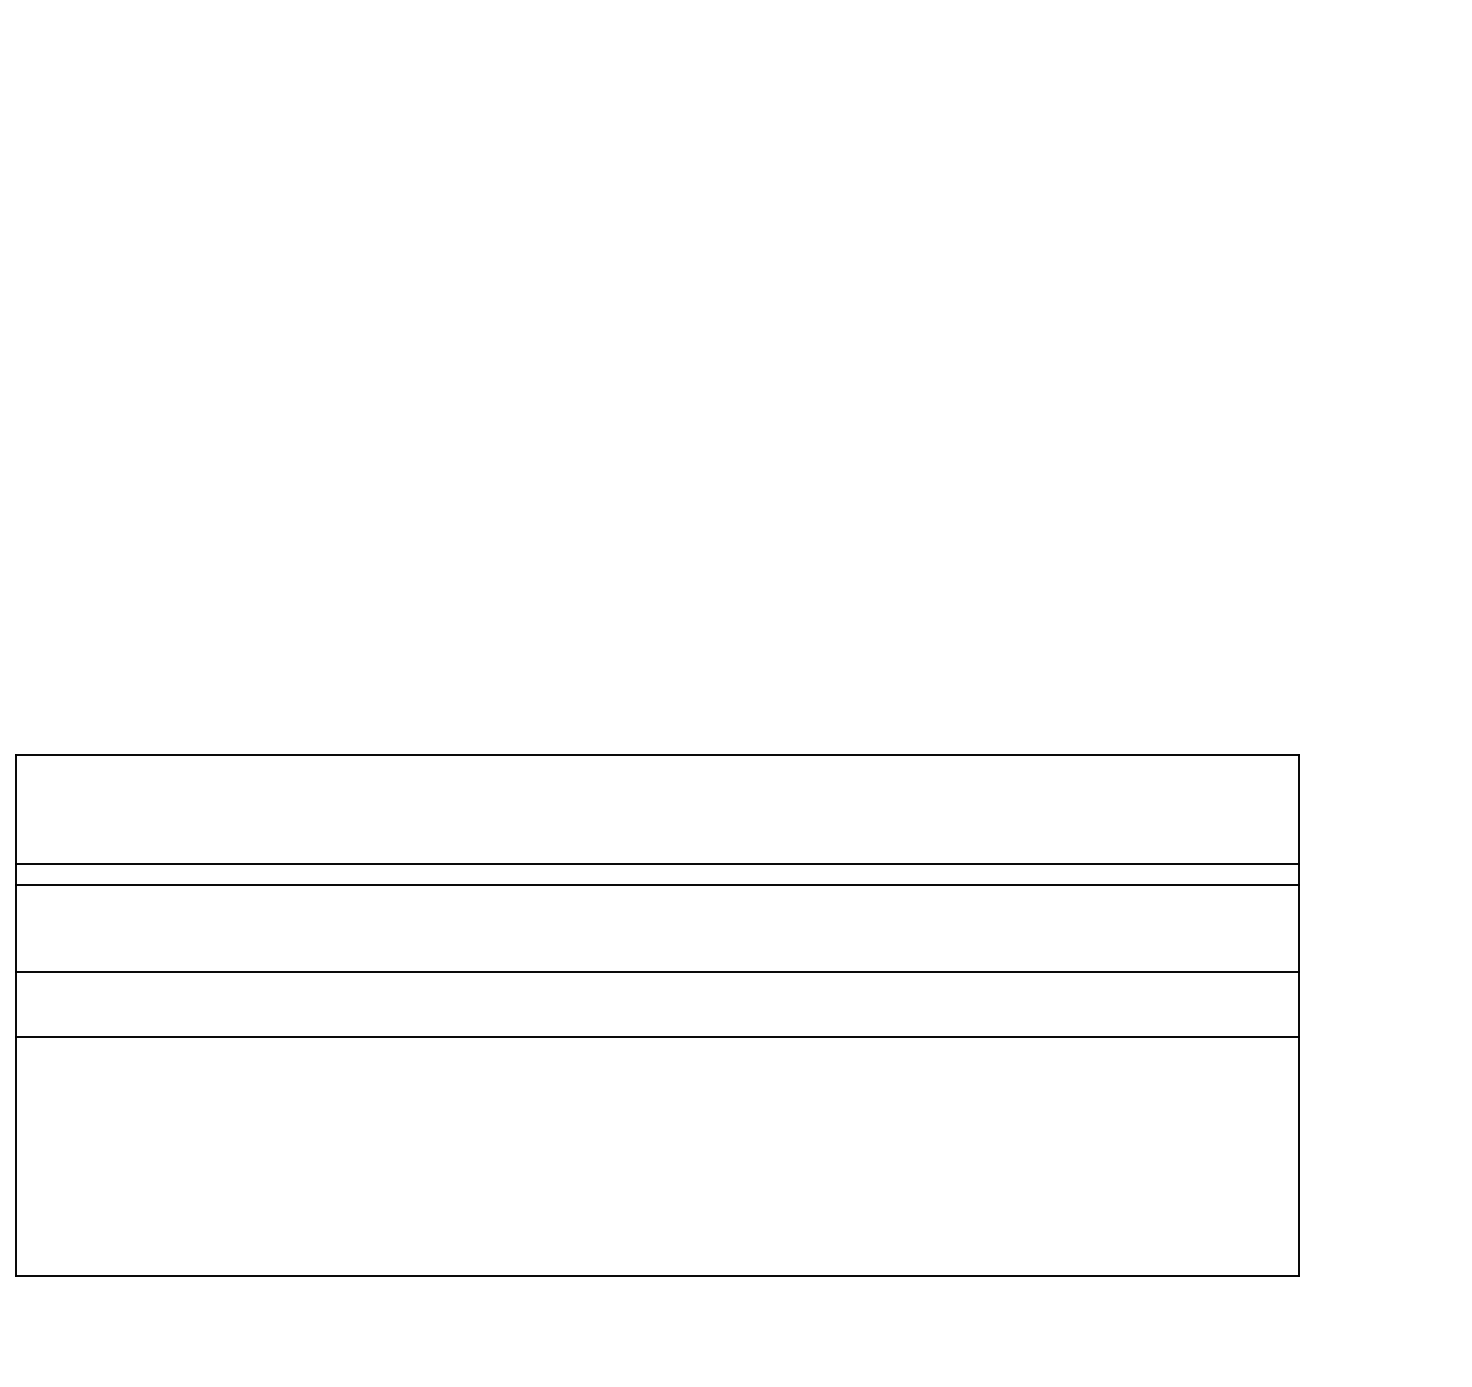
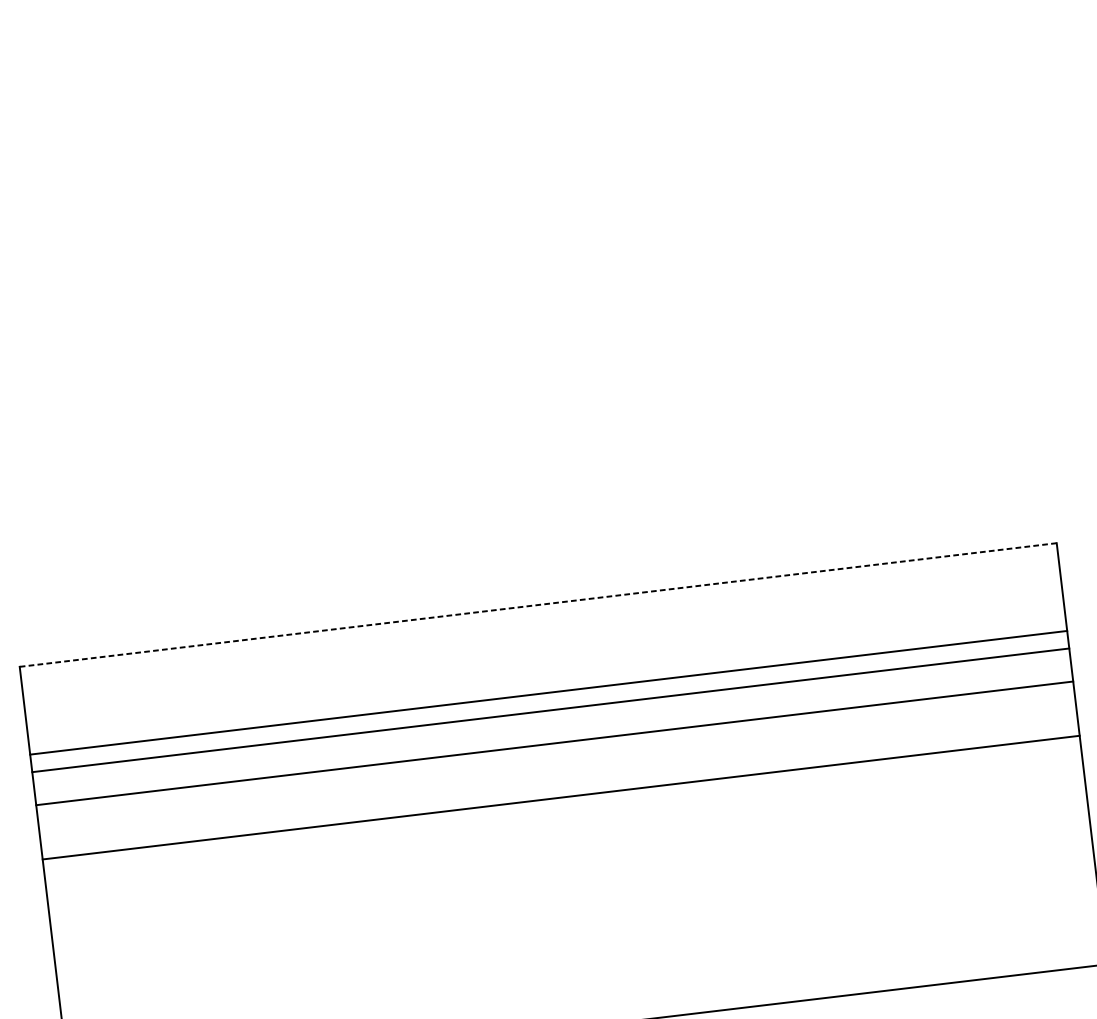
line: (658, 754) -> (538, 604), solid -> dashed
line: (657, 972) -> (554, 743), moved
line: (657, 1037) -> (560, 797), moved

